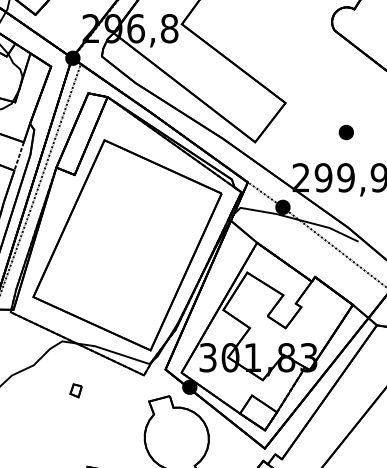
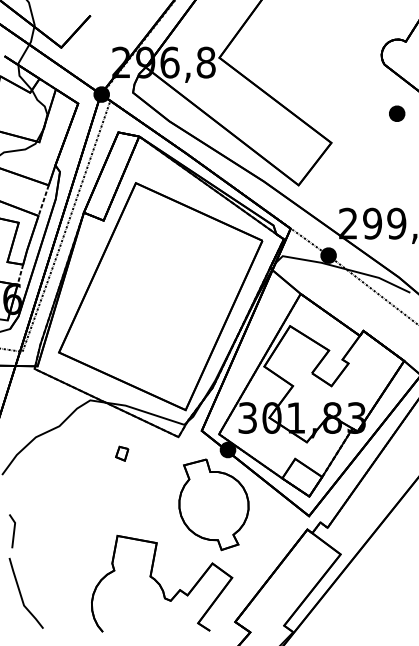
part: (346, 132) -> (397, 113), moved
part: (76, 390) -> (122, 453), moved

